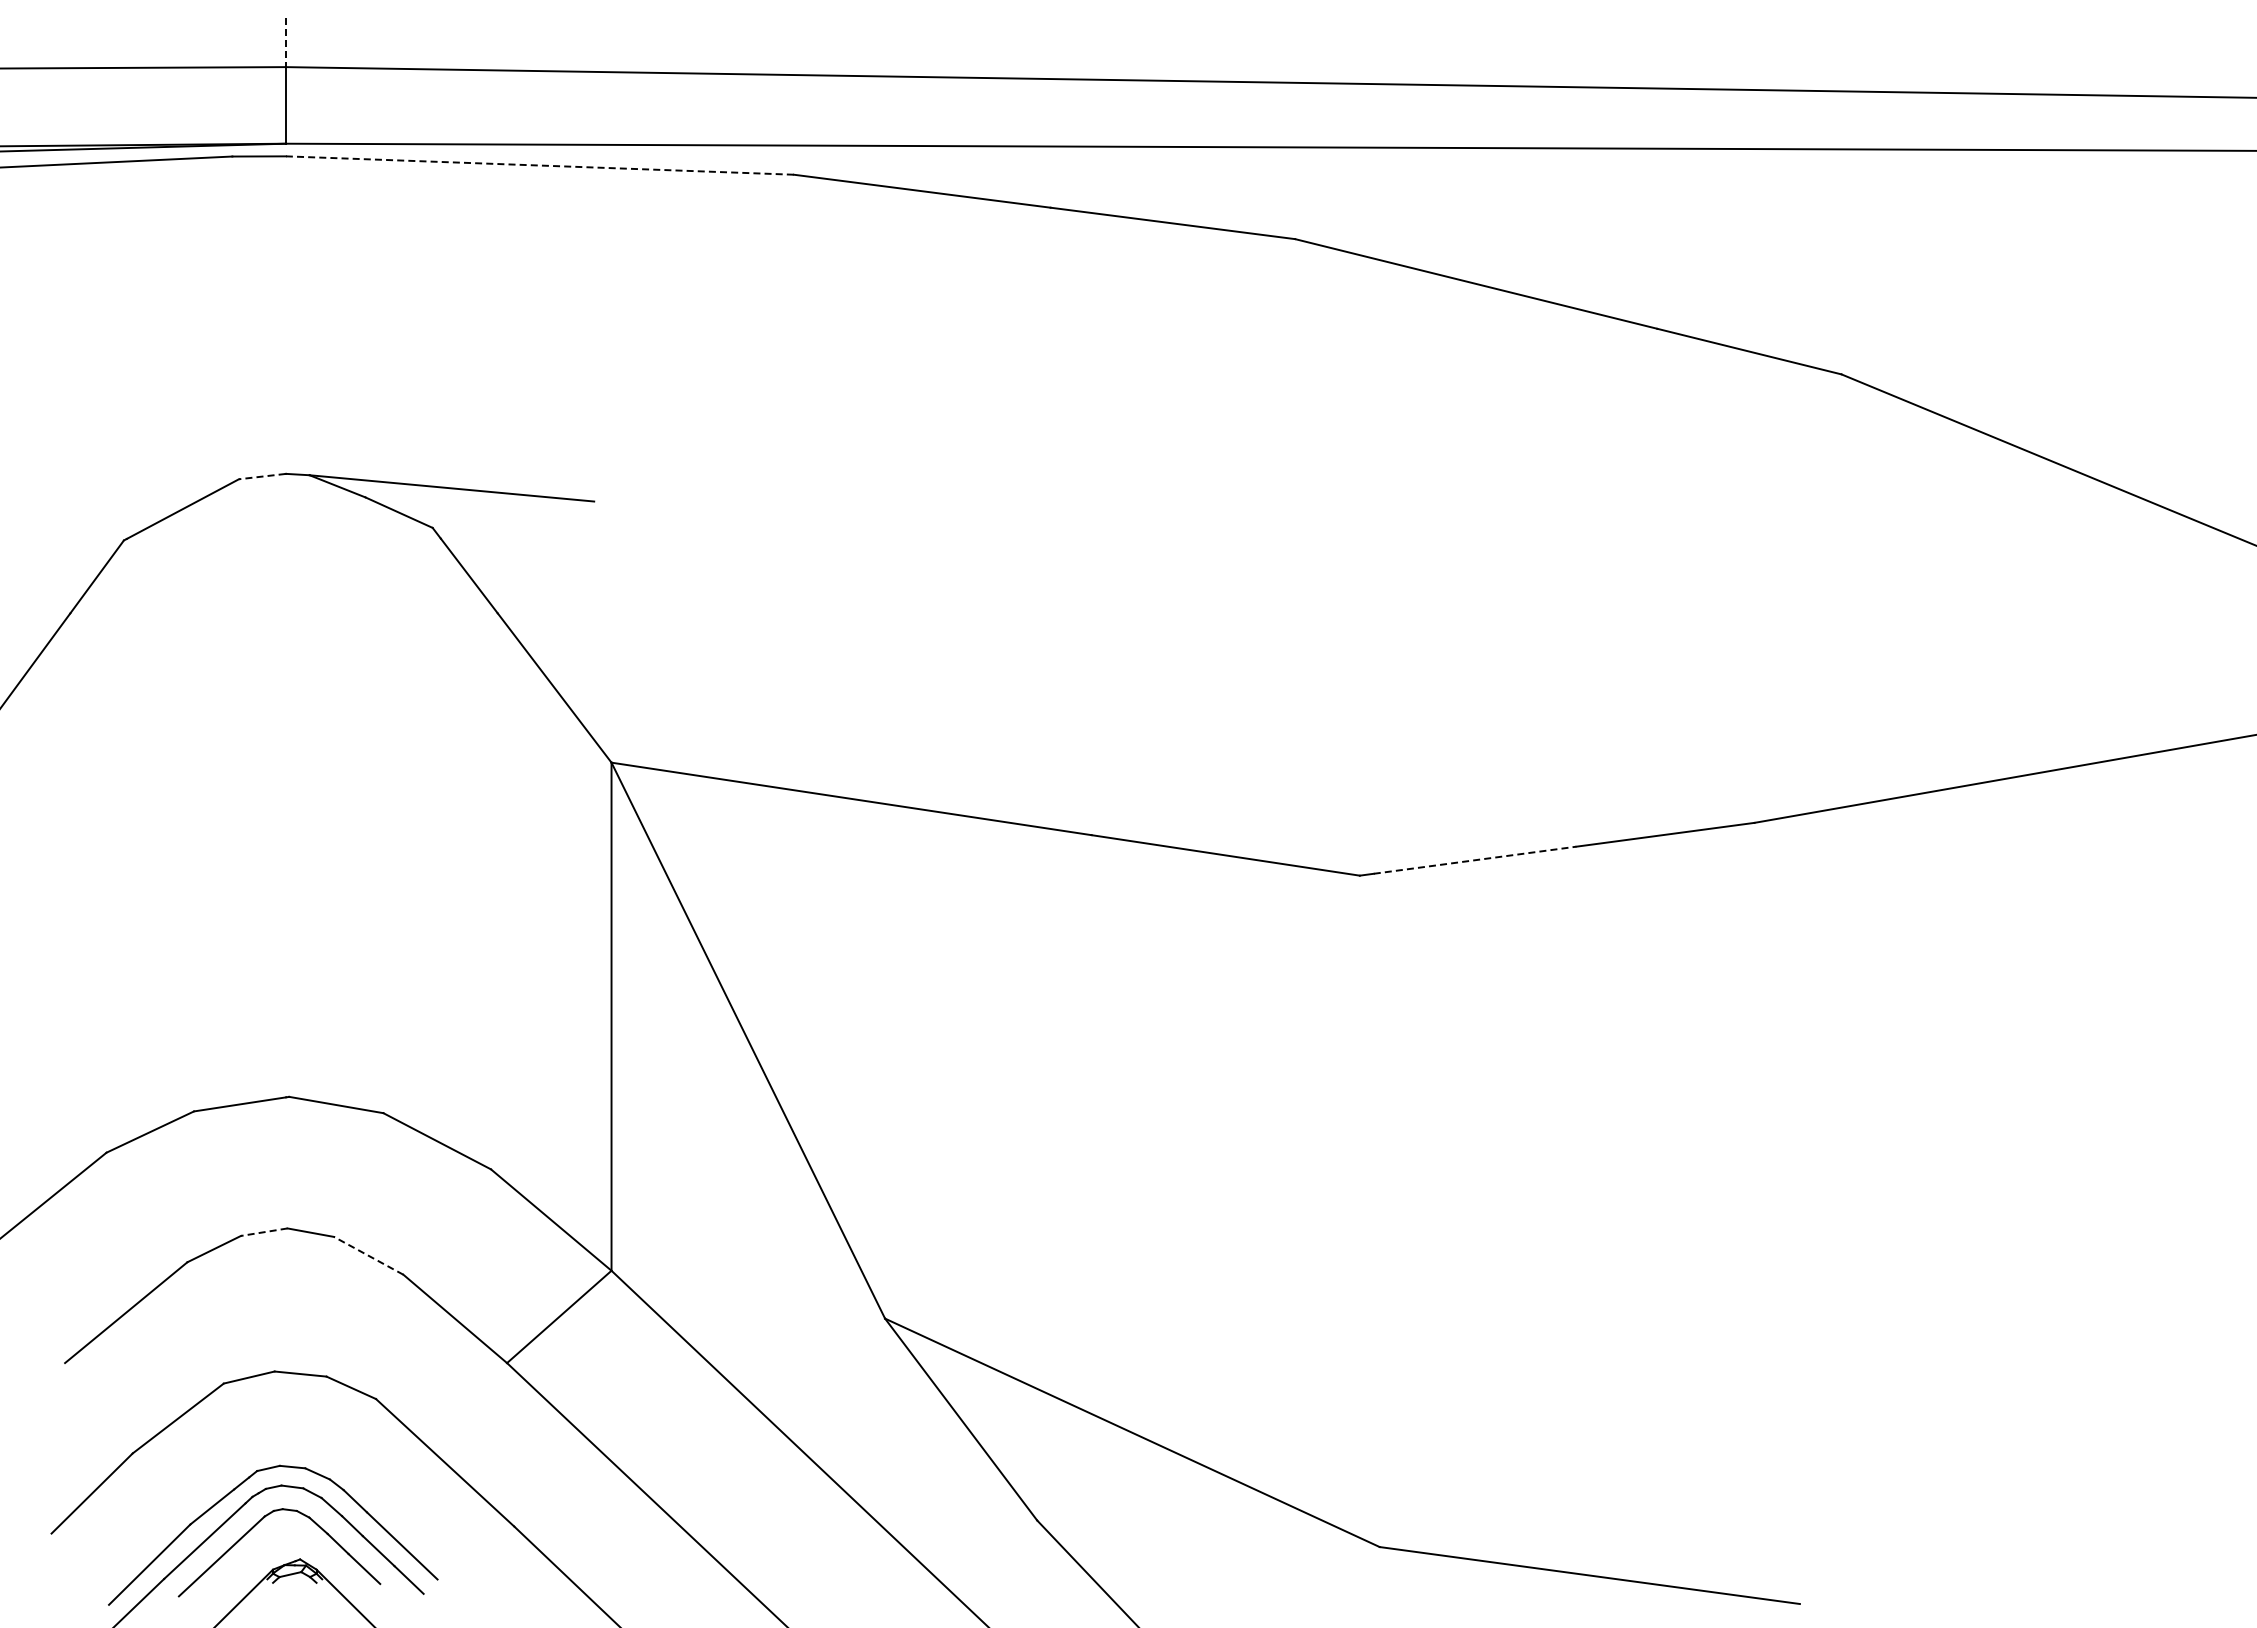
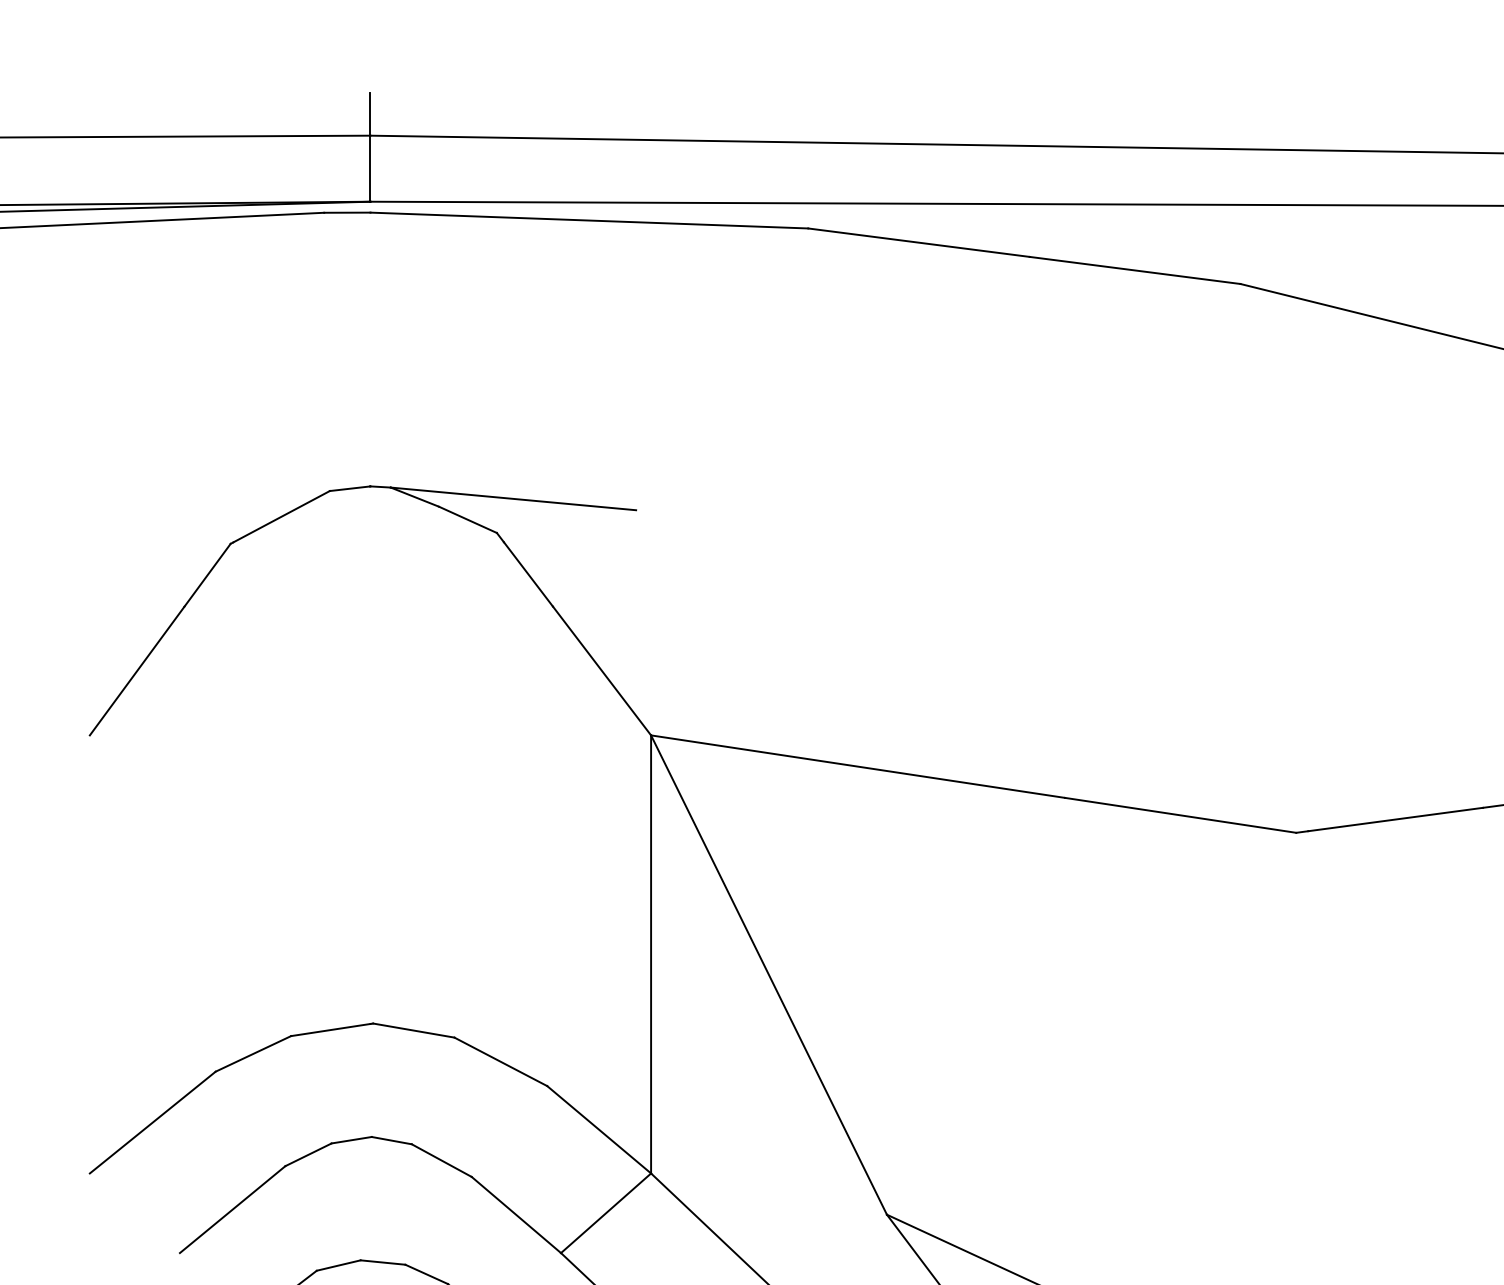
line: (286, 42) -> (370, 114), dashed -> solid
line: (539, 165) -> (588, 220), dashed -> solid
line: (261, 476) -> (349, 488), dashed -> solid
line: (1475, 860) -> (1396, 819), dashed -> solid
line: (264, 1232) -> (351, 1140), dashed -> solid
line: (368, 1255) -> (441, 1160), dashed -> solid

